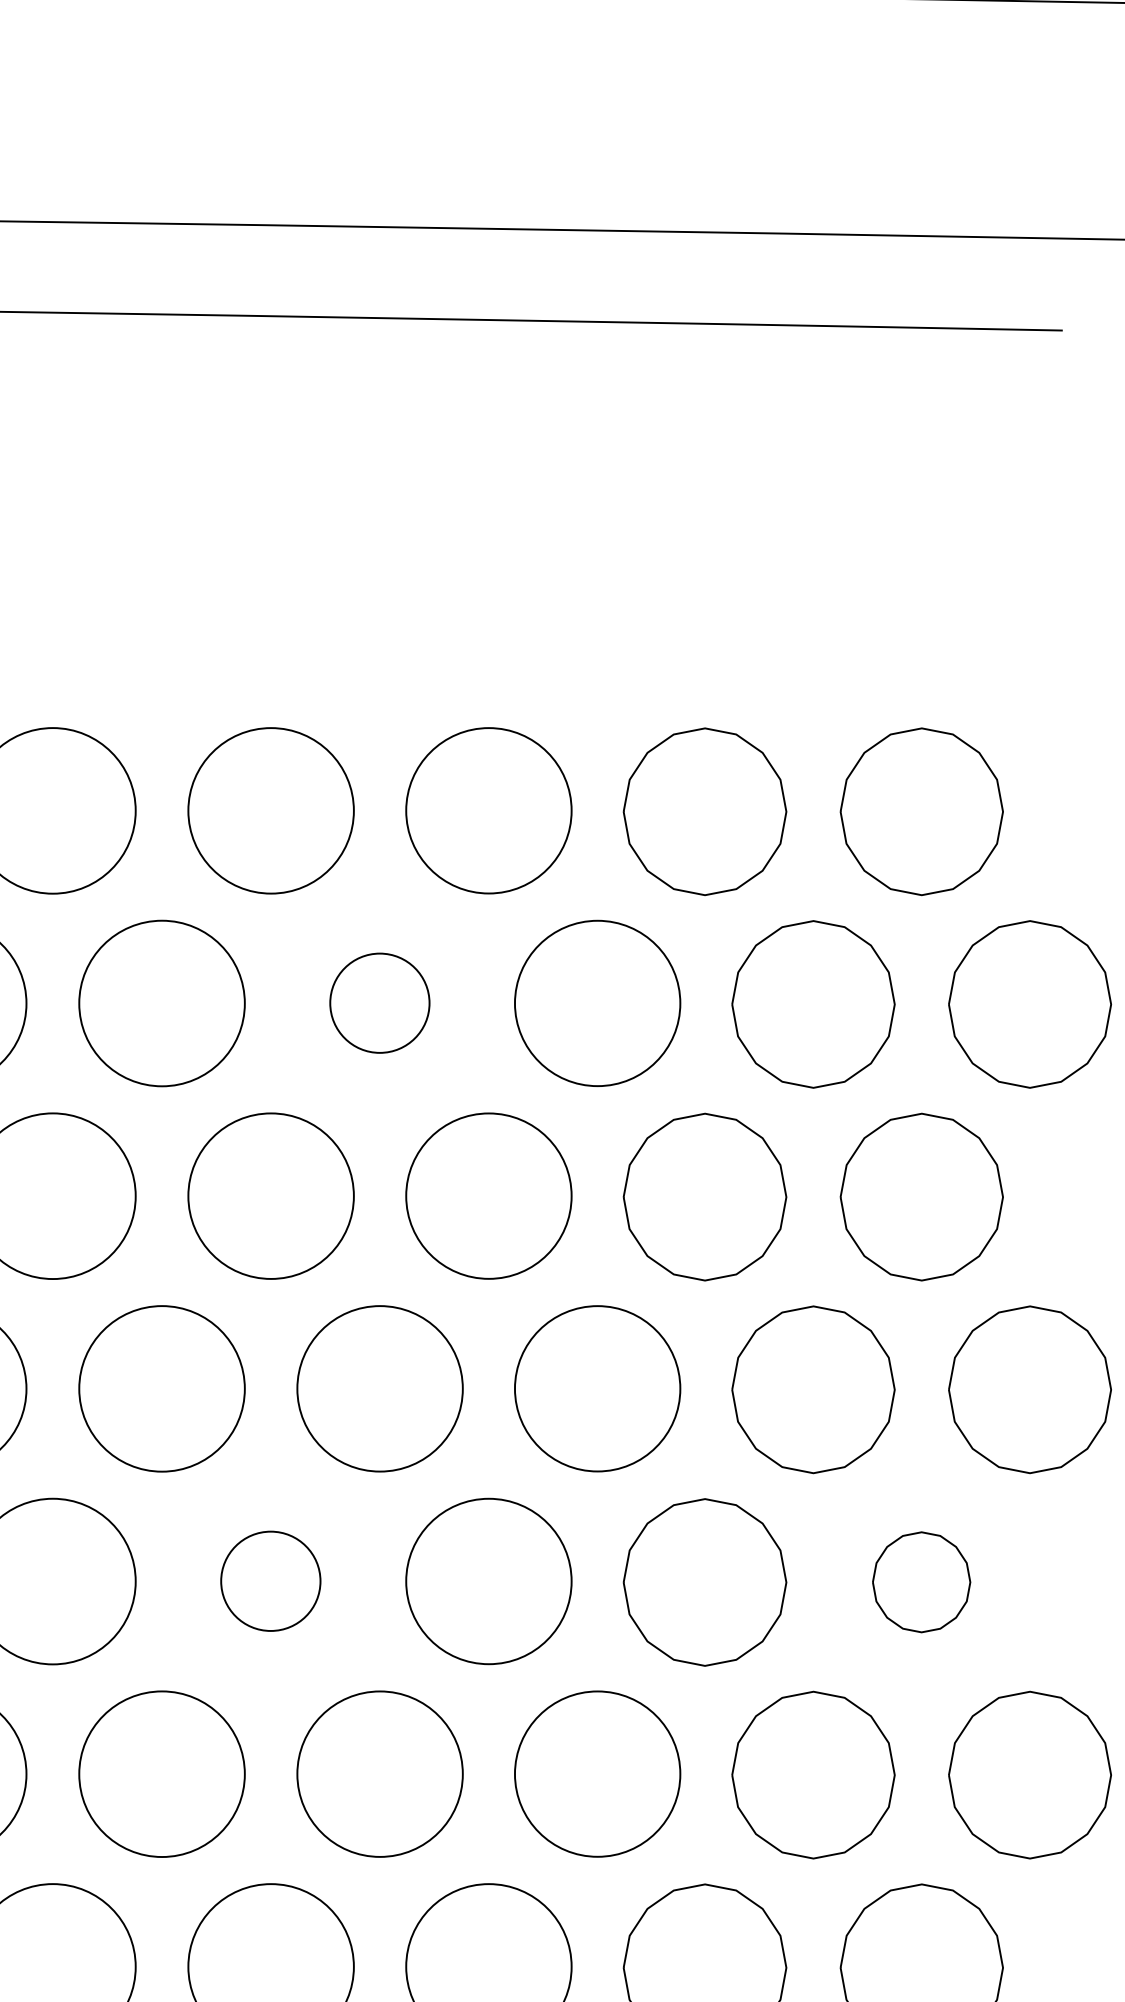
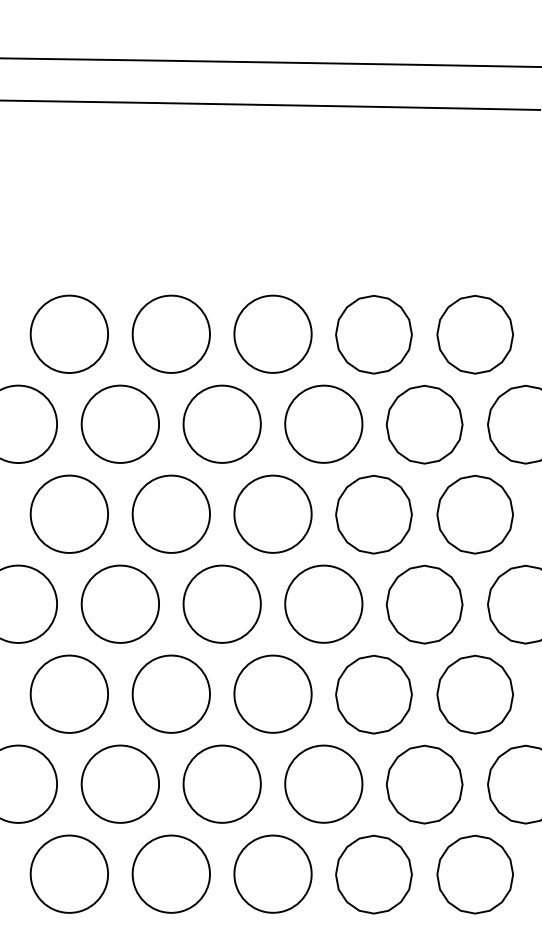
part: (378, 1001) -> (221, 423), size x1.67
part: (269, 1579) -> (170, 693), size x1.67
part: (920, 1582) -> (474, 694), size x1.67

